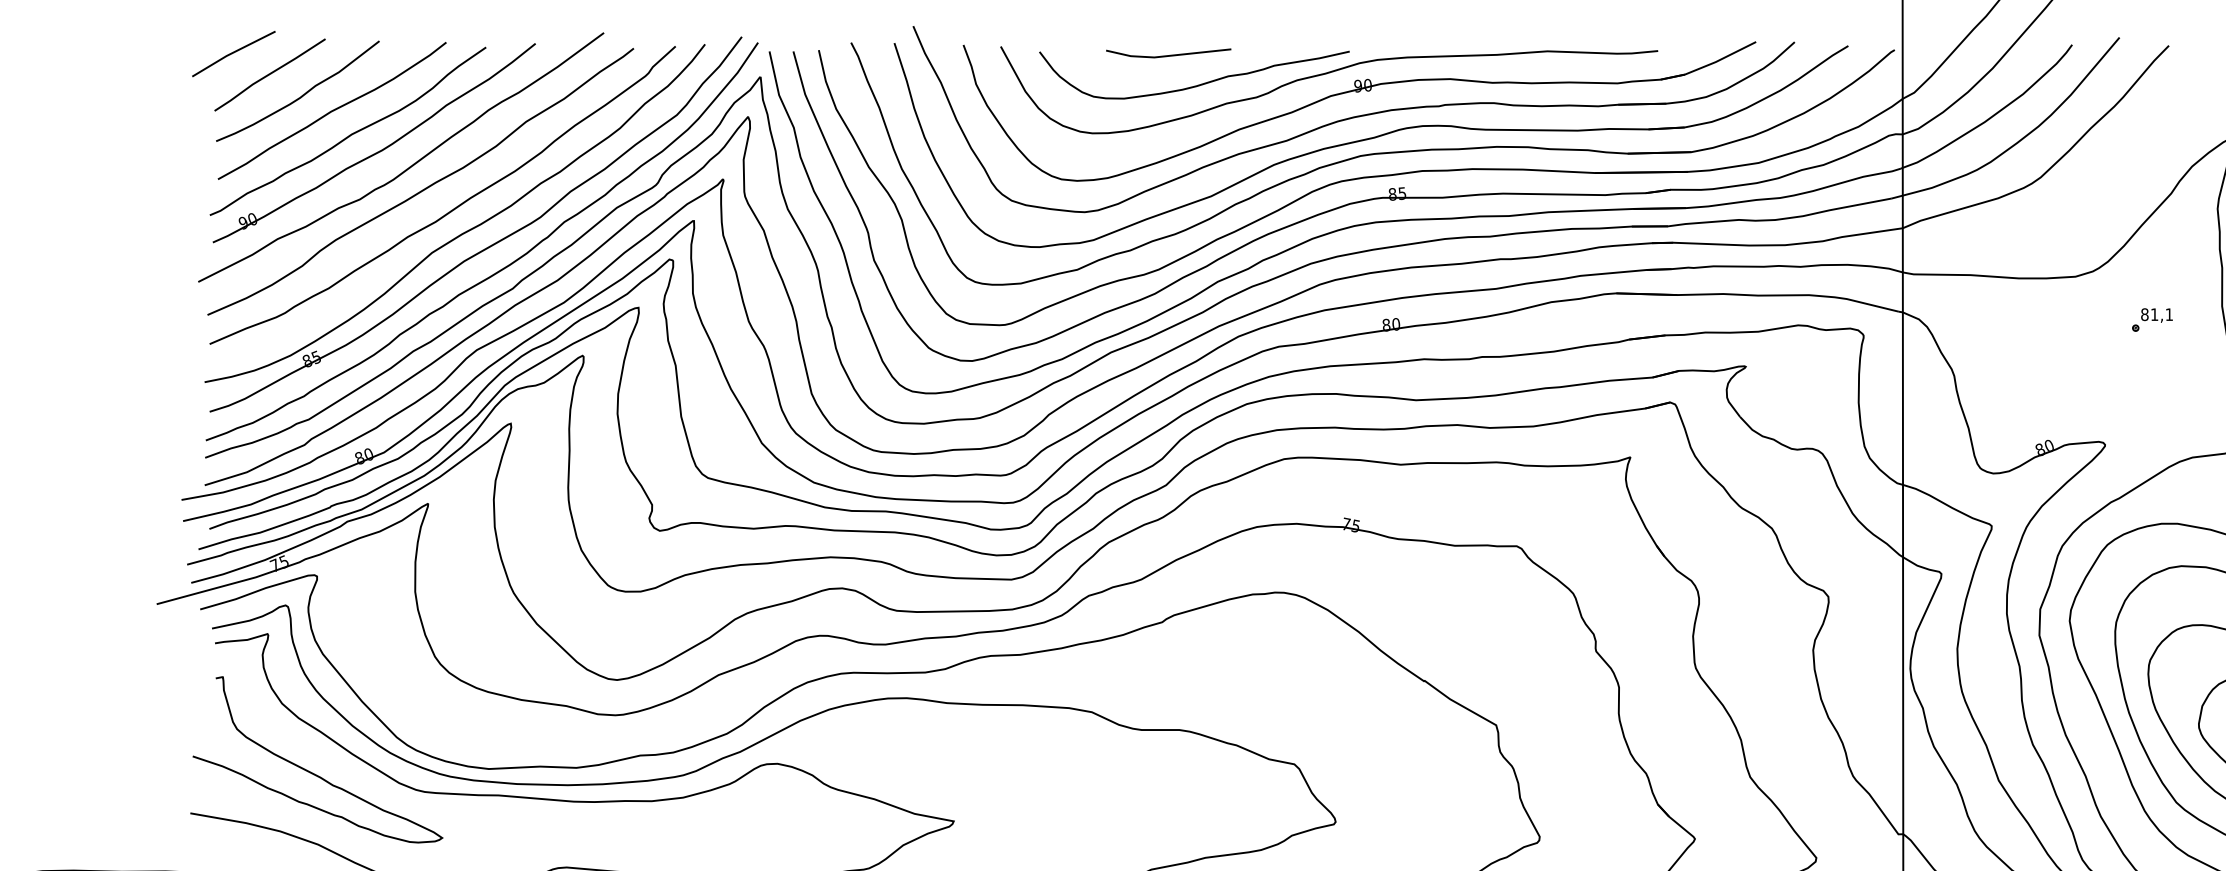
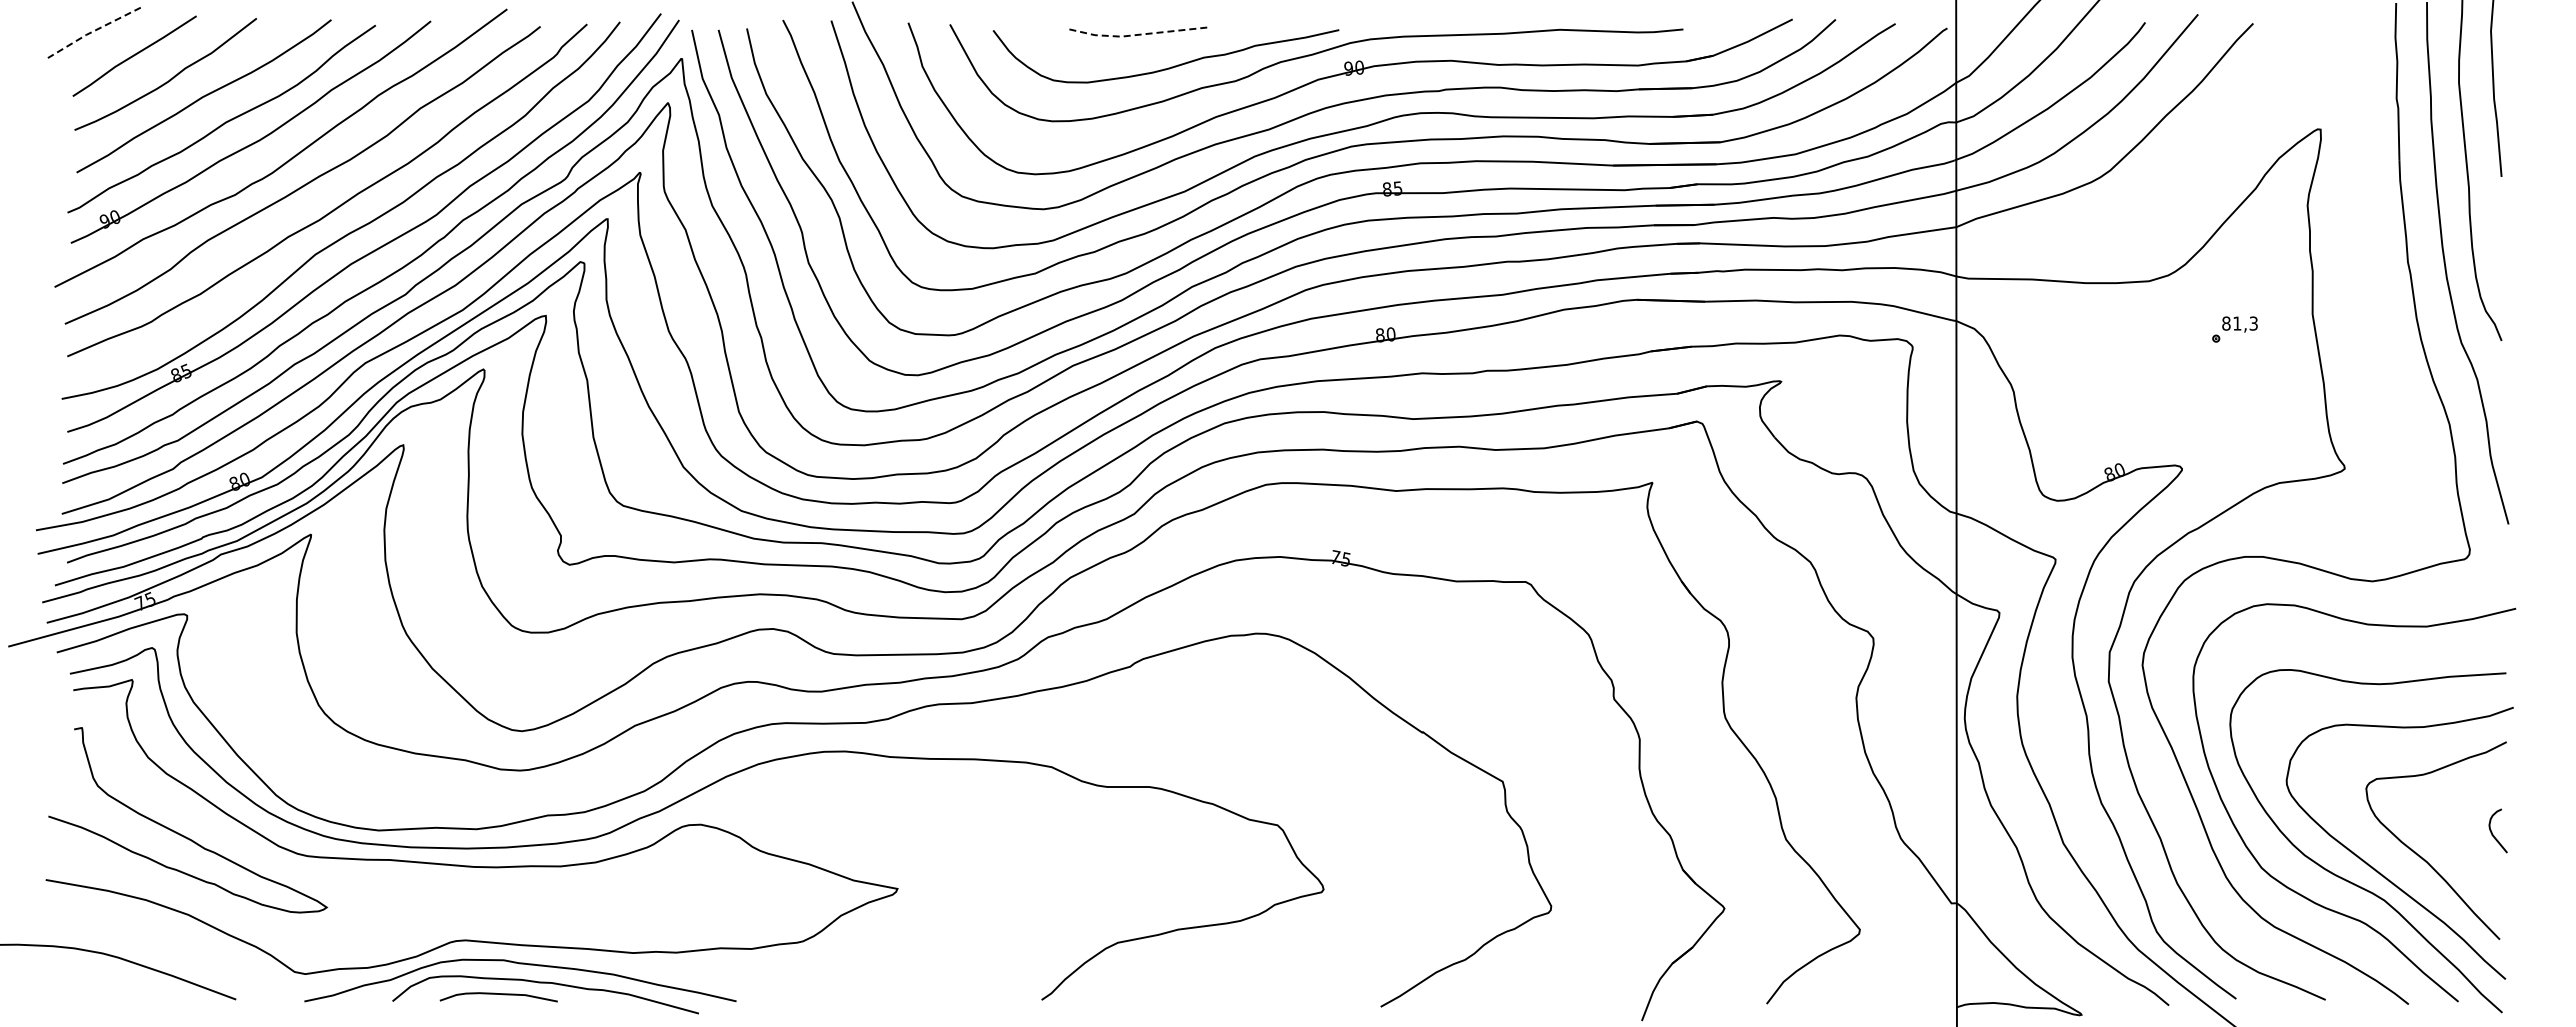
line: (233, 52) -> (93, 31), solid -> dashed
line: (1167, 56) -> (1135, 35), solid -> dashed
text: (2169, 314) -> (2253, 323), 81,1 -> 81,3

